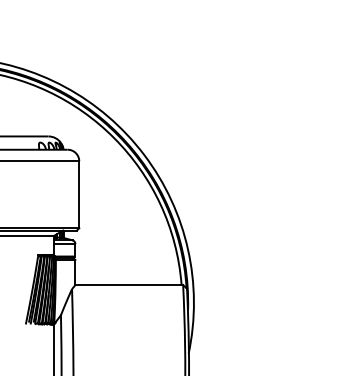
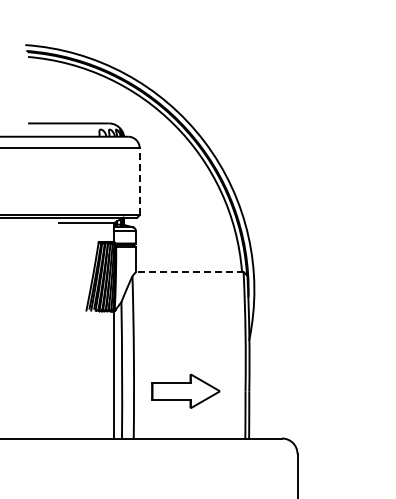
line: (79, 194) -> (139, 181), solid -> dashed
line: (129, 285) -> (189, 272), solid -> dashed

